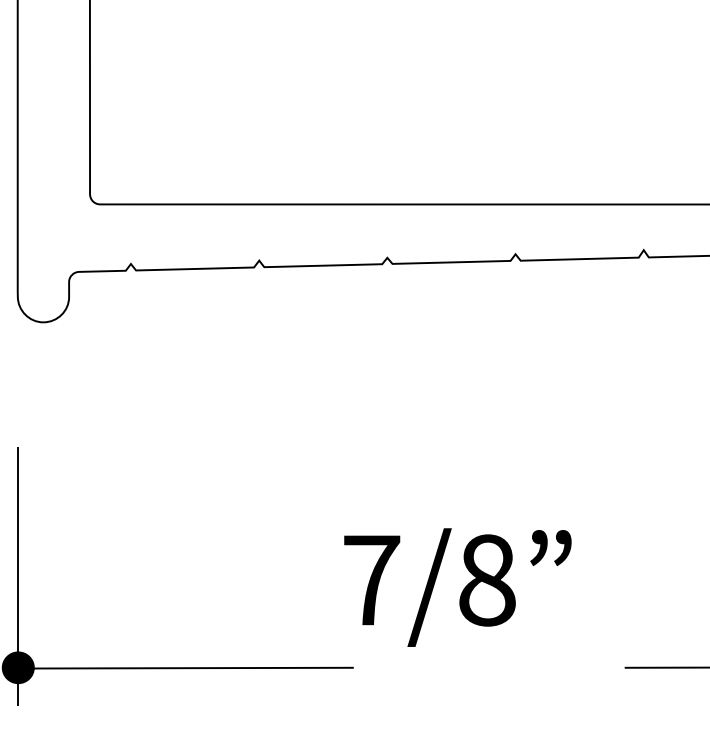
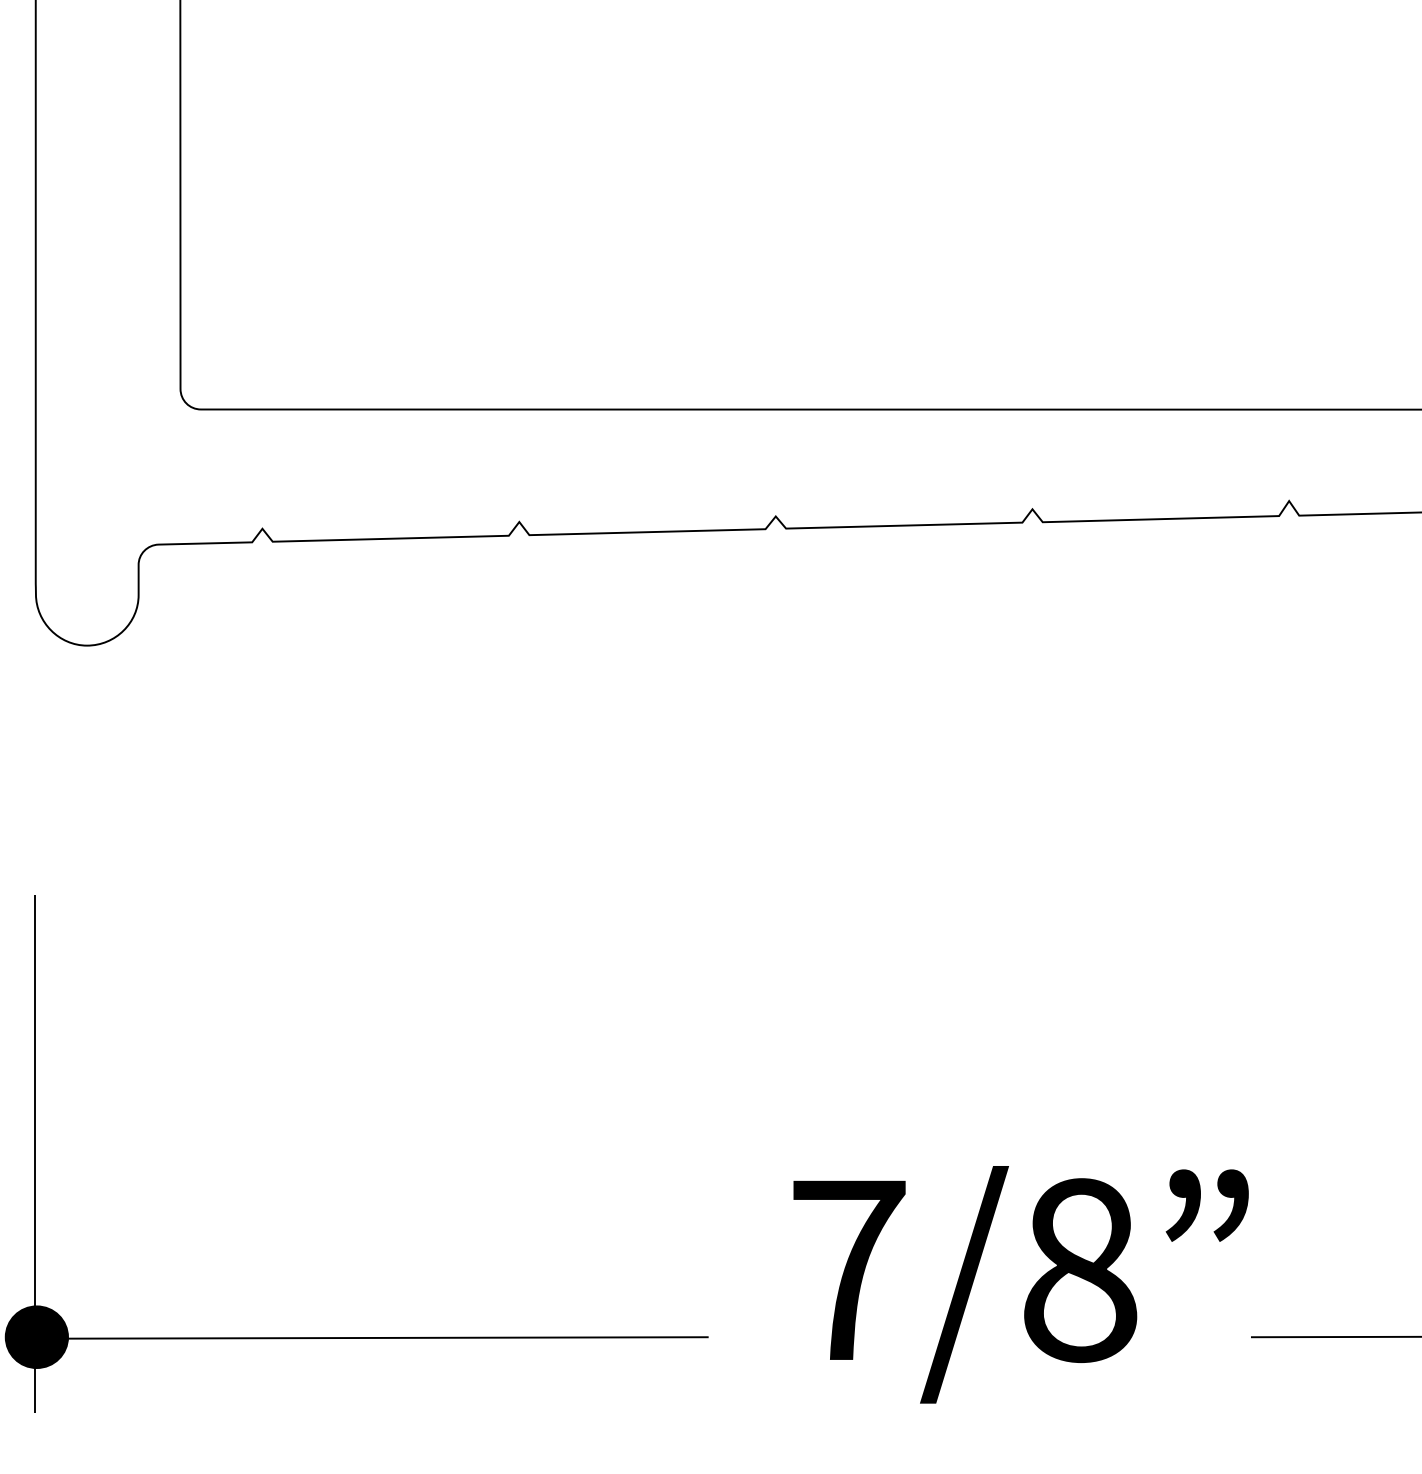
text: (457, 587) -> (1020, 1284), moved

